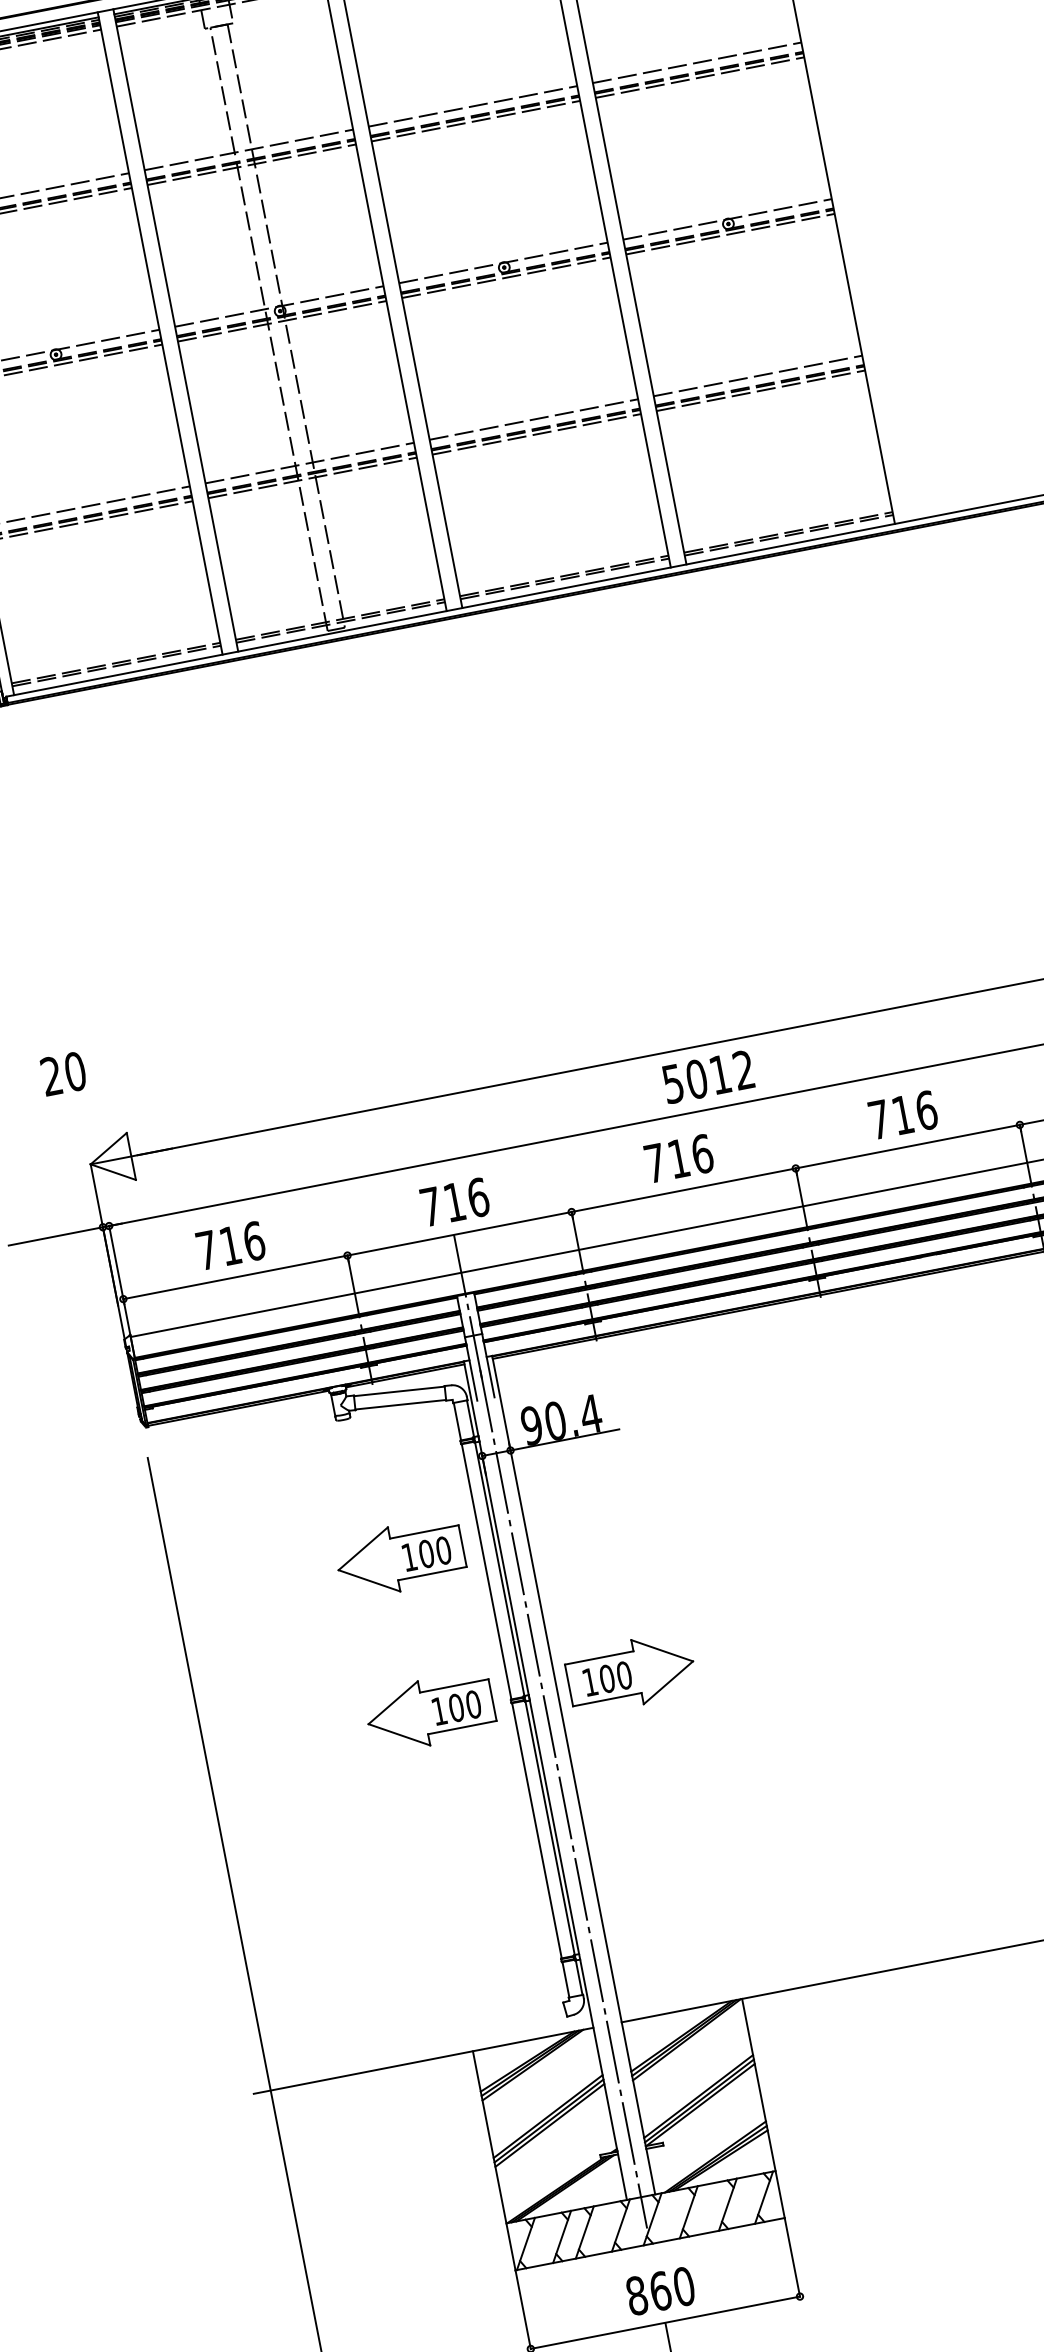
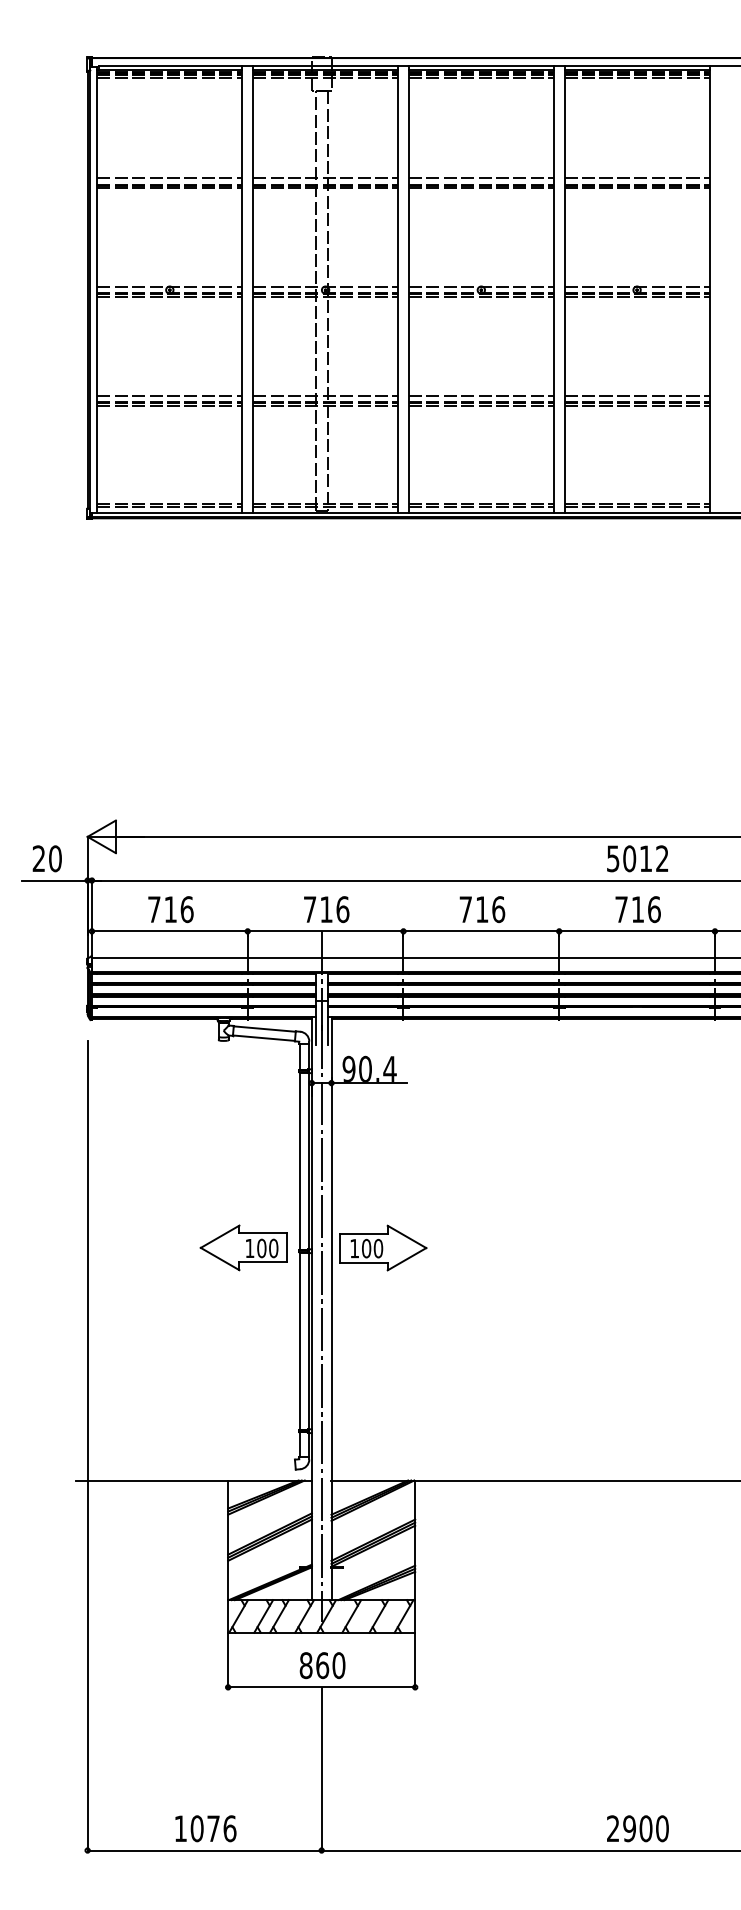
text: (62, 1073) -> (46, 858), moved
text: (708, 1076) -> (637, 858), moved
part: (399, 1557) -> (243, 1140), removed

